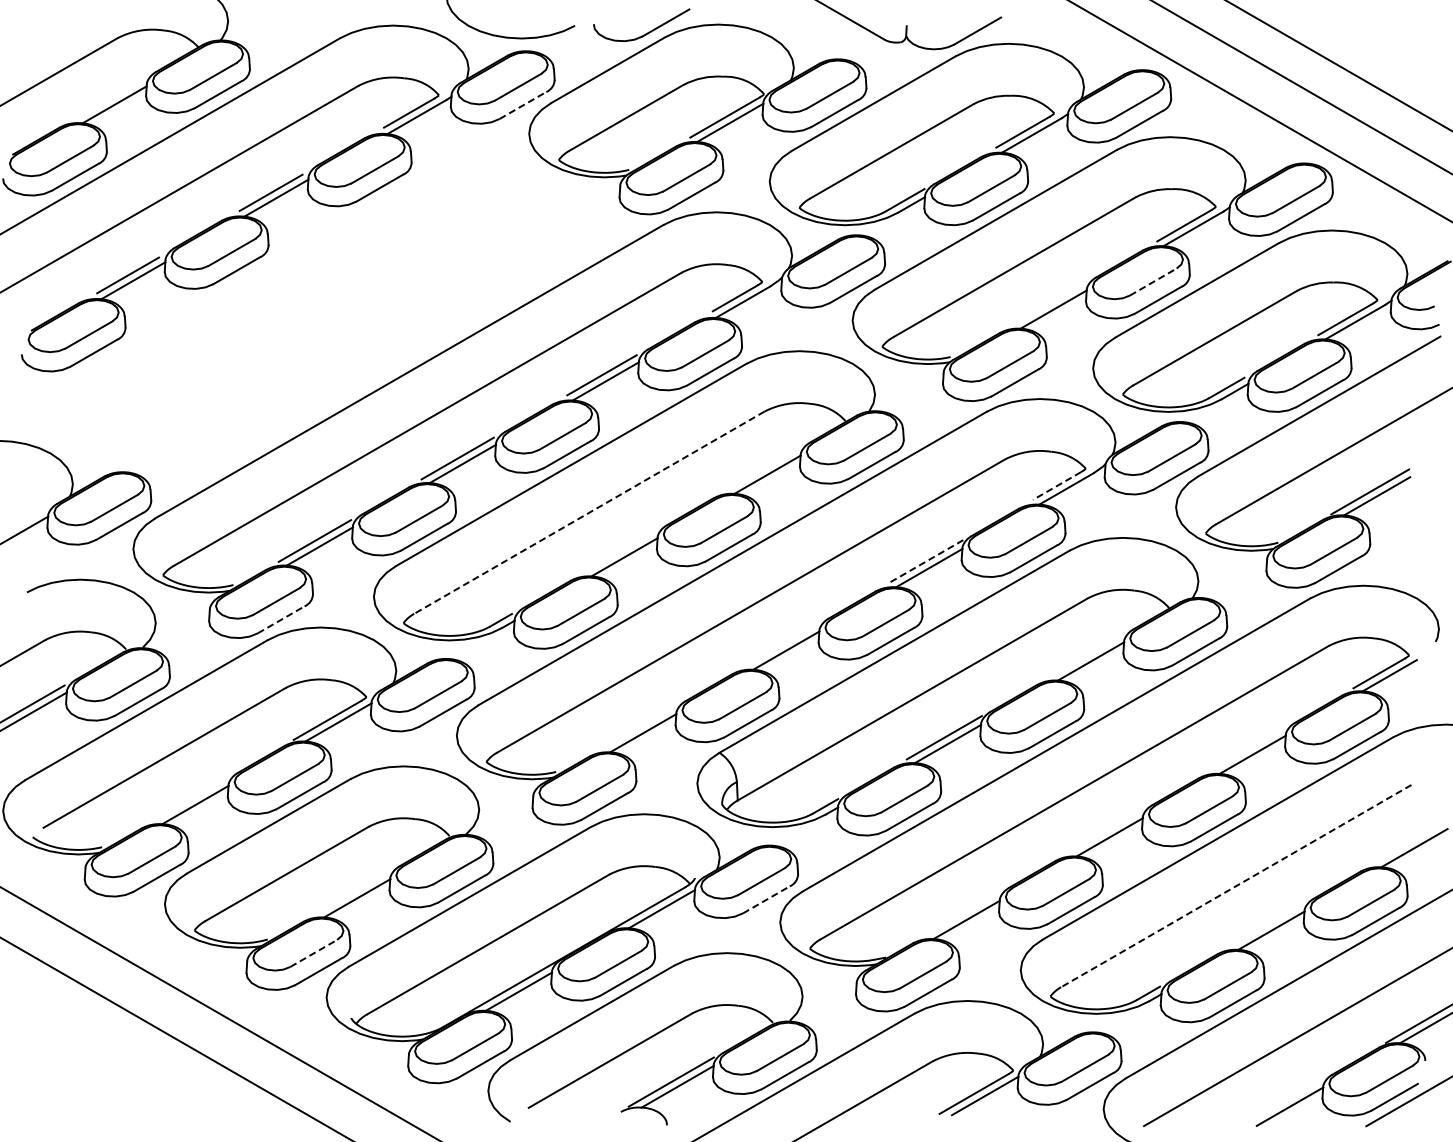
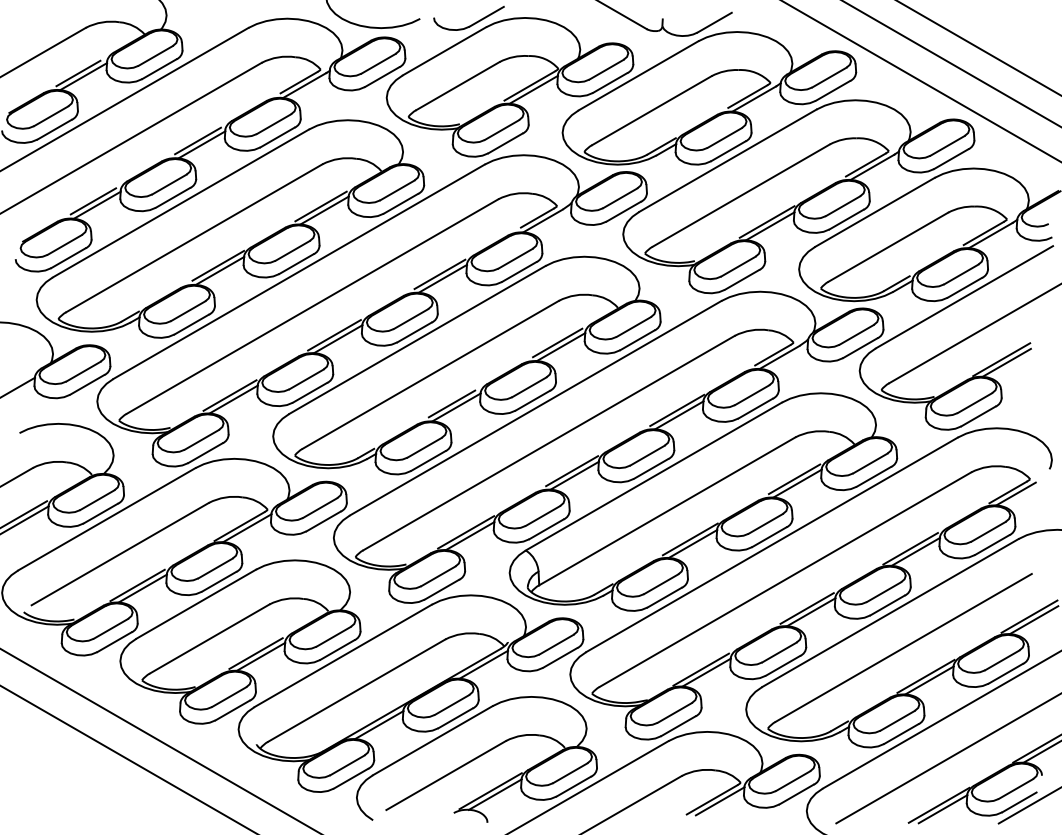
line: (107, 100) -> (78, 73), added
line: (522, 105) -> (381, 77), dashed -> solid
line: (1153, 282) -> (843, 206), dashed -> solid
line: (1049, 303) -> (767, 221), added
part: (315, 312) -> (230, 228), added
line: (762, 468) -> (557, 342), added
line: (1057, 485) -> (773, 354), dashed -> solid
line: (589, 512) -> (430, 374), dashed -> solid
line: (618, 552) -> (452, 403), added
line: (926, 561) -> (677, 410), dashed -> solid
line: (281, 619) -> (205, 452), dashed -> solid
line: (782, 643) -> (571, 470), added
line: (1086, 655) -> (794, 479), added
line: (637, 727) -> (465, 531), added
line: (1245, 750) -> (910, 548), added
line: (188, 800) -> (137, 585), added
line: (1103, 832) -> (806, 608), added
line: (1408, 843) -> (1029, 616), added
line: (1235, 886) -> (903, 648), dashed -> solid
line: (350, 893) -> (256, 653), added
line: (766, 899) -> (560, 657), dashed -> solid
line: (959, 915) -> (701, 669), added
line: (1266, 924) -> (925, 675), added
line: (313, 953) -> (229, 697), dashed -> solid
line: (1284, 1101) -> (939, 805), added

